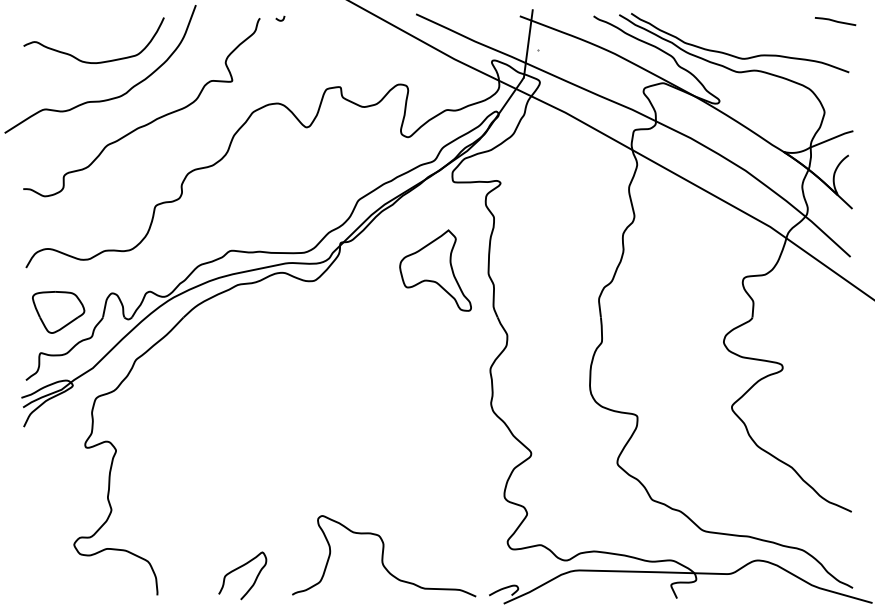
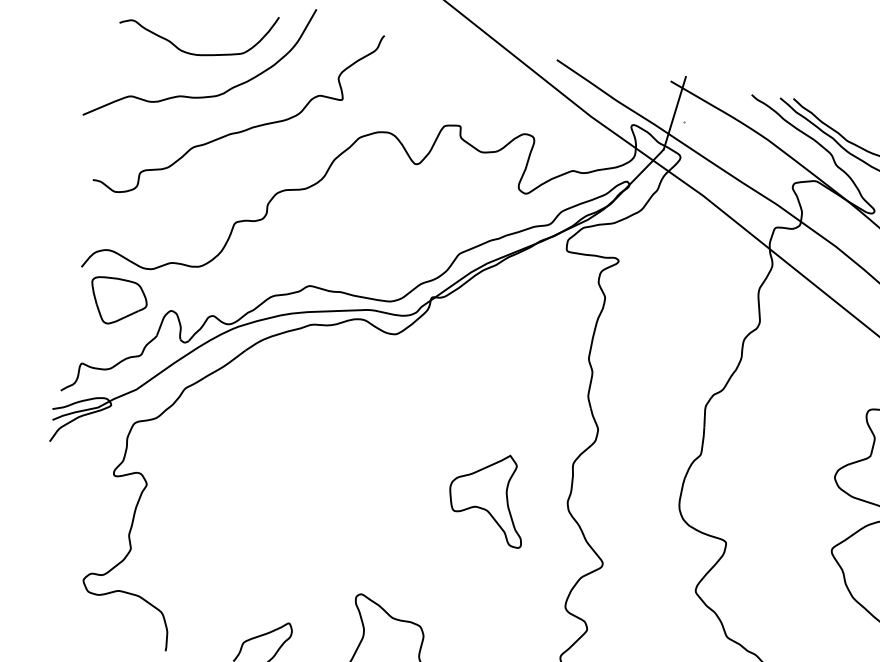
curve: (280, 19) -> (406, 40), removed
part: (435, 270) -> (488, 497), moved
part: (58, 312) -> (117, 302), moved

